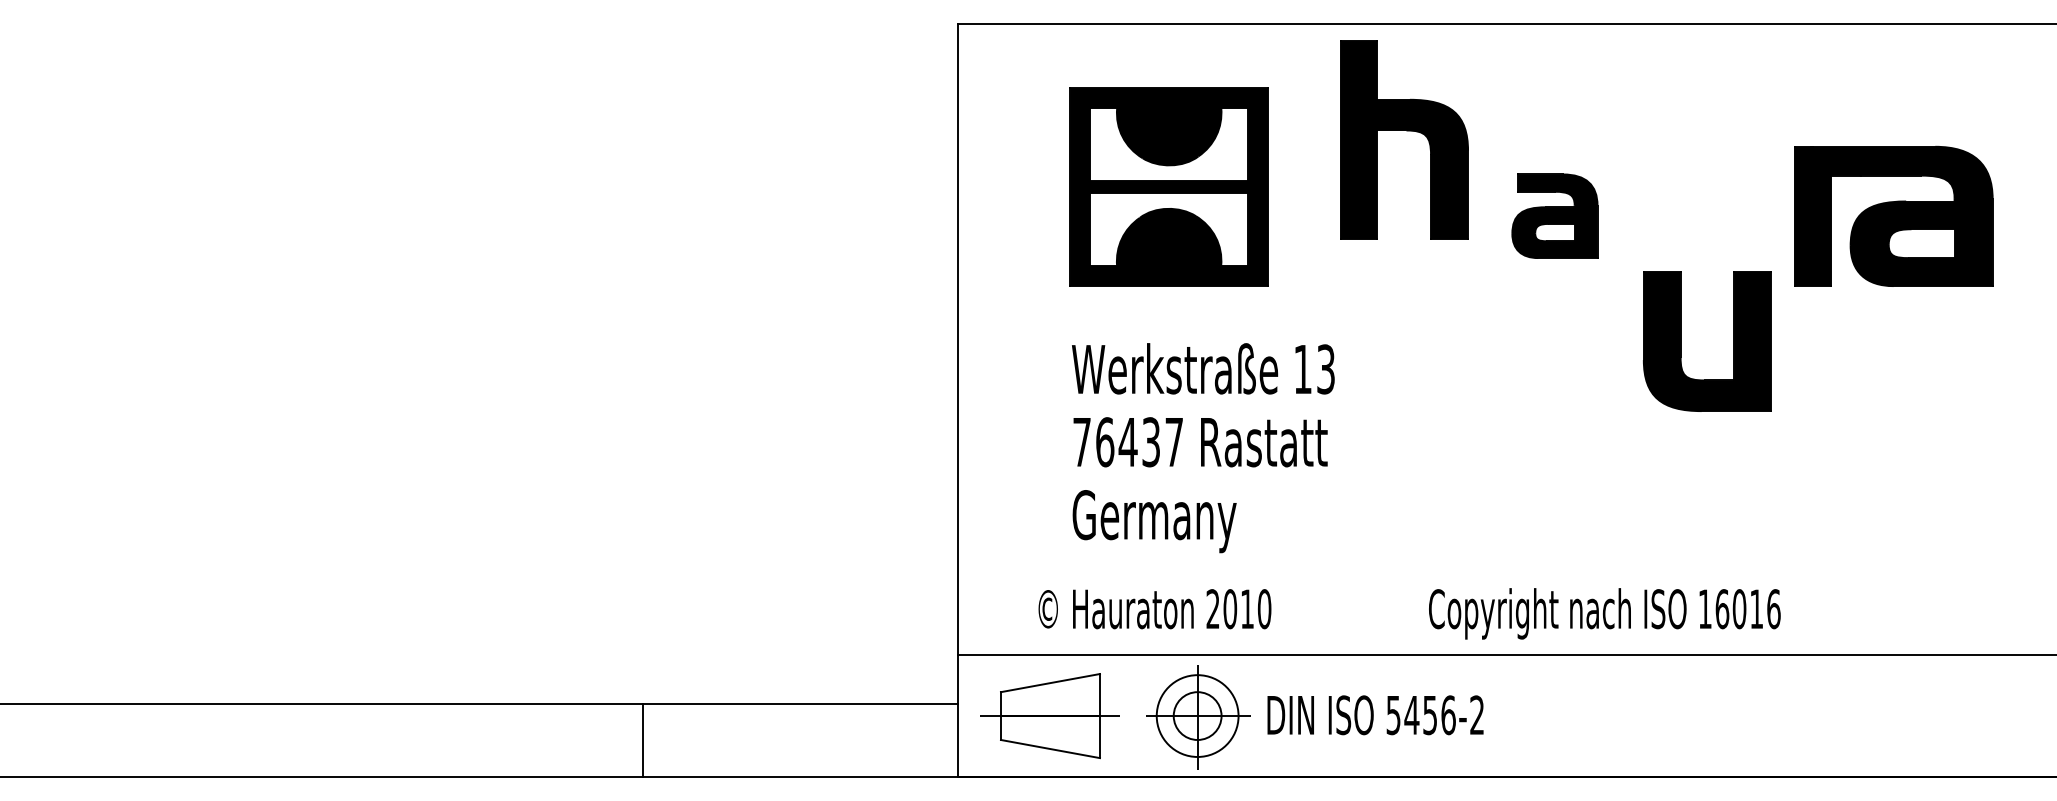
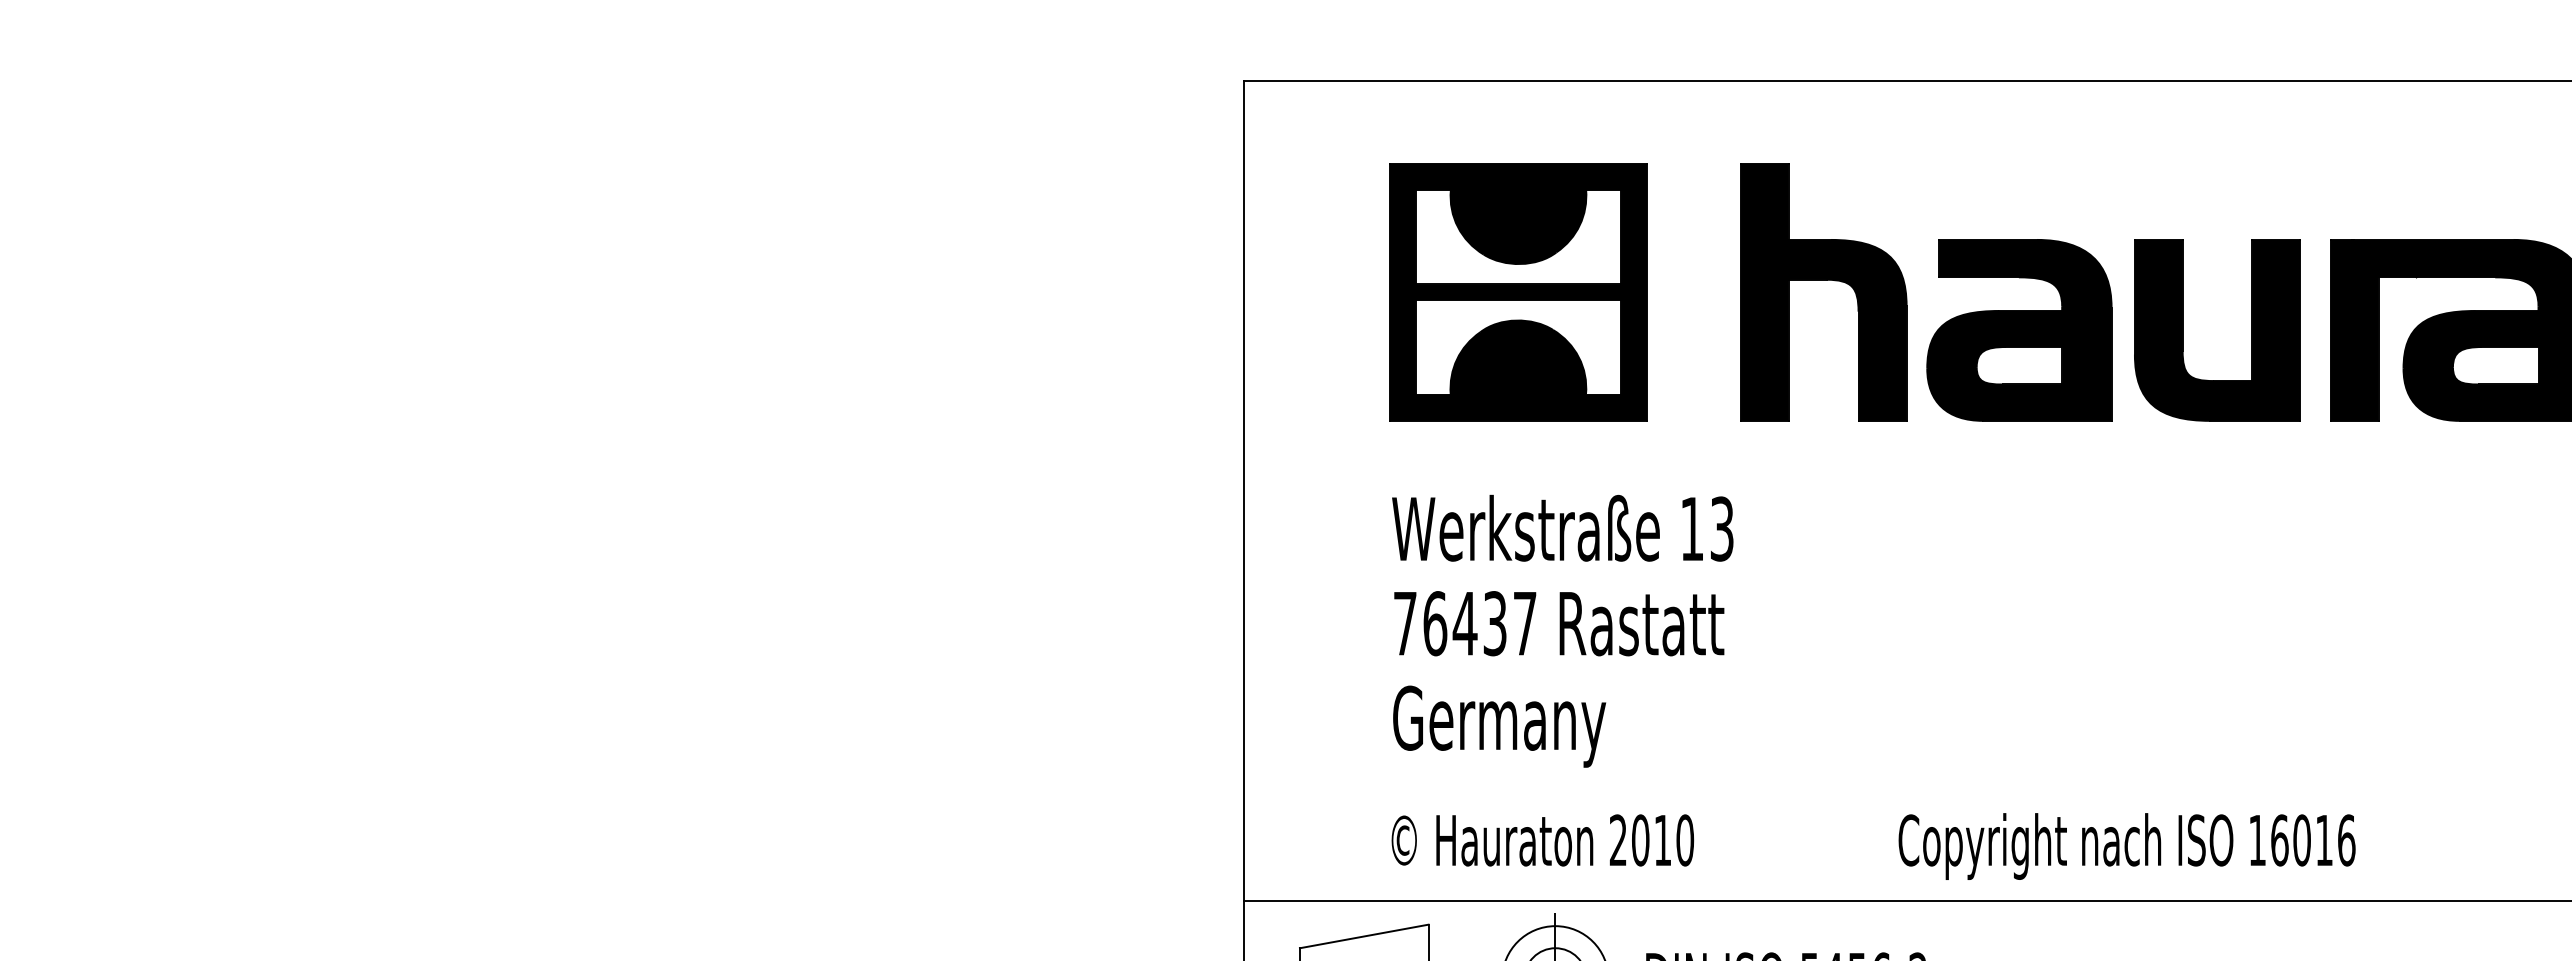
part: (1406, 131) -> (1826, 281), moved
part: (1554, 215) -> (2018, 329), size x1.67
part: (1681, 341) -> (2183, 330), moved
text: (1409, 613) -> (1873, 846), moved

